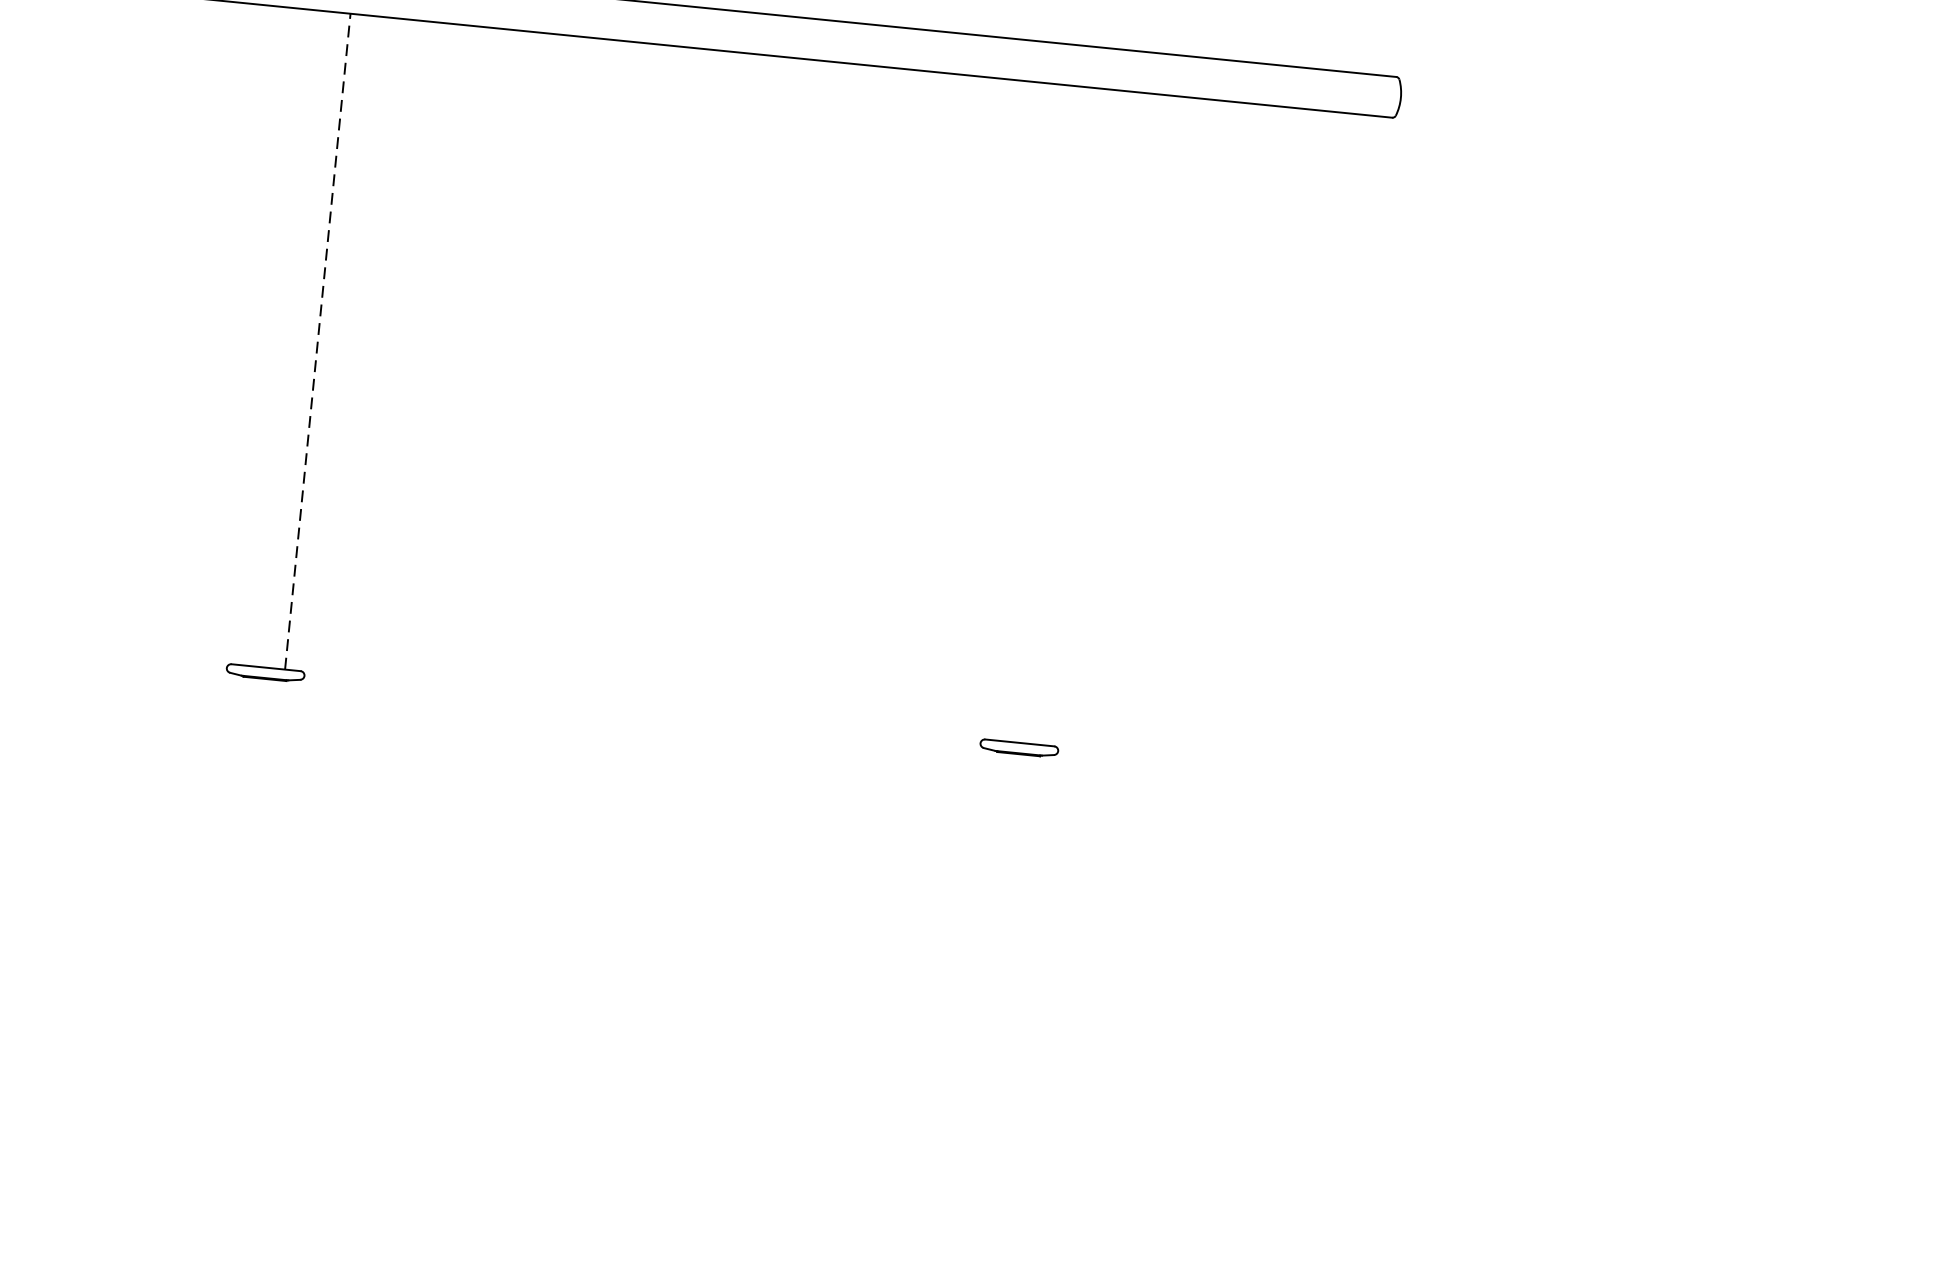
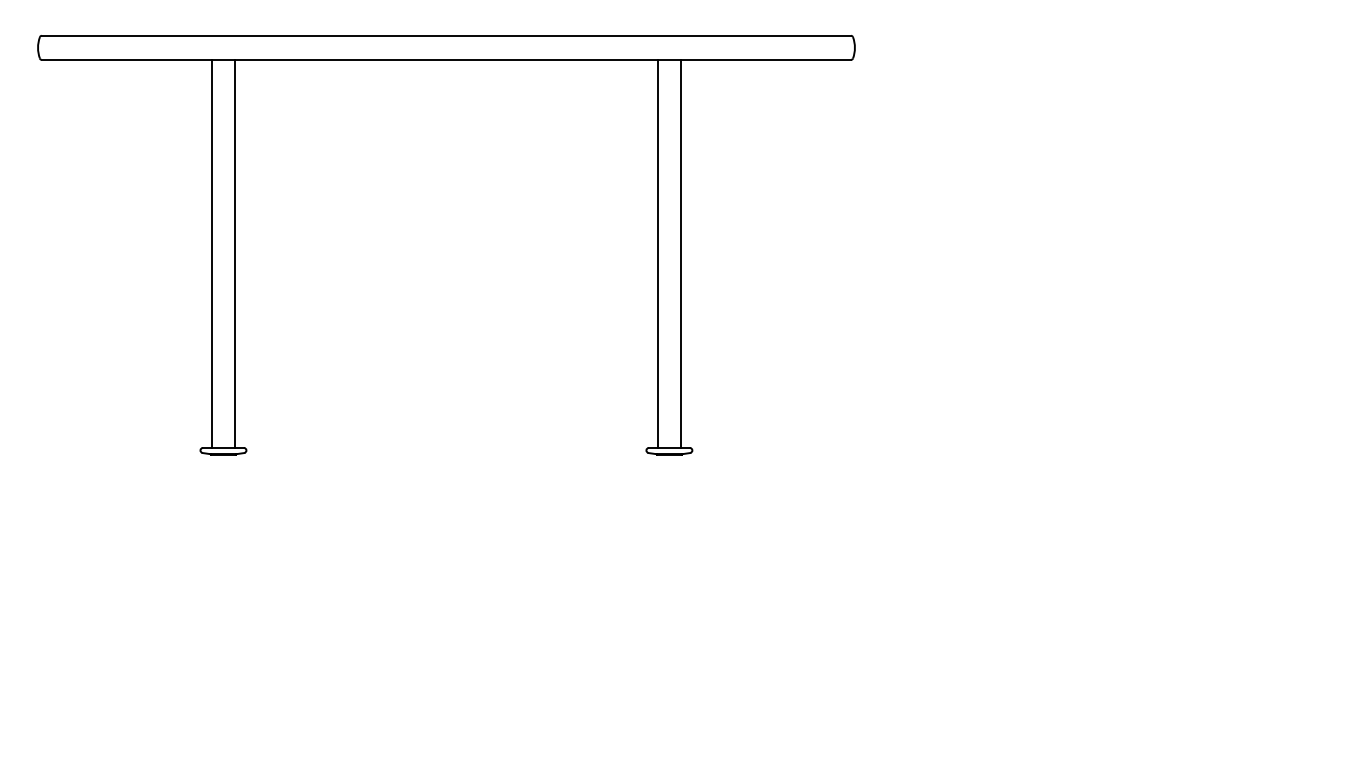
line: (280, 337) -> (212, 253), added
line: (317, 340) -> (234, 253), dashed -> solid
line: (1034, 412) -> (658, 253), added
line: (1071, 416) -> (680, 253), added

